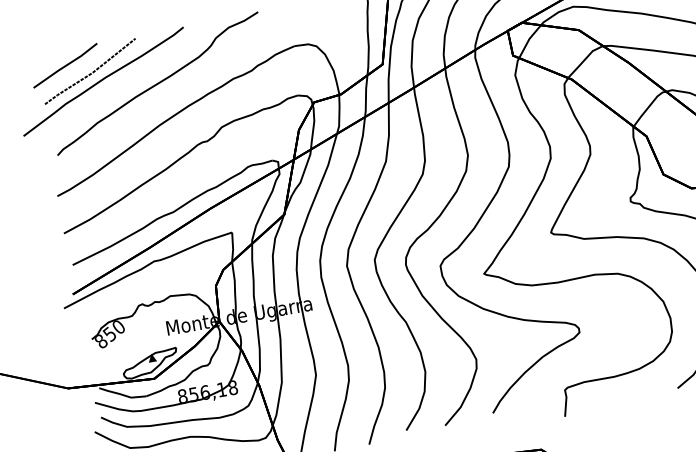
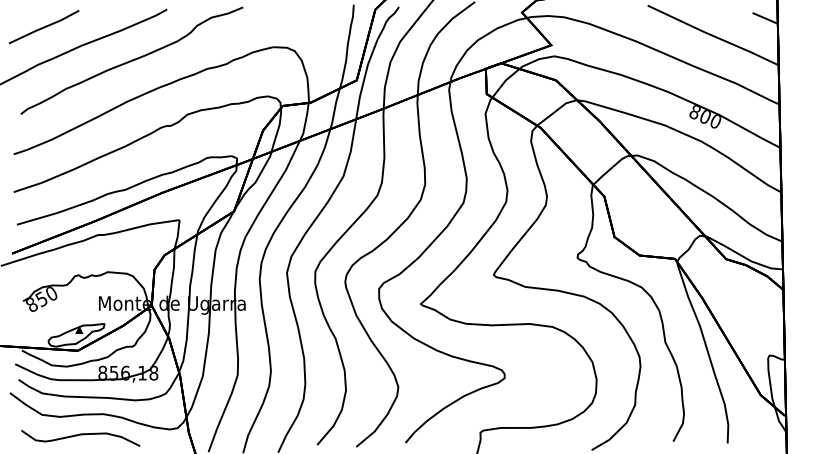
line: (90, 72) -> (67, 38), removed

